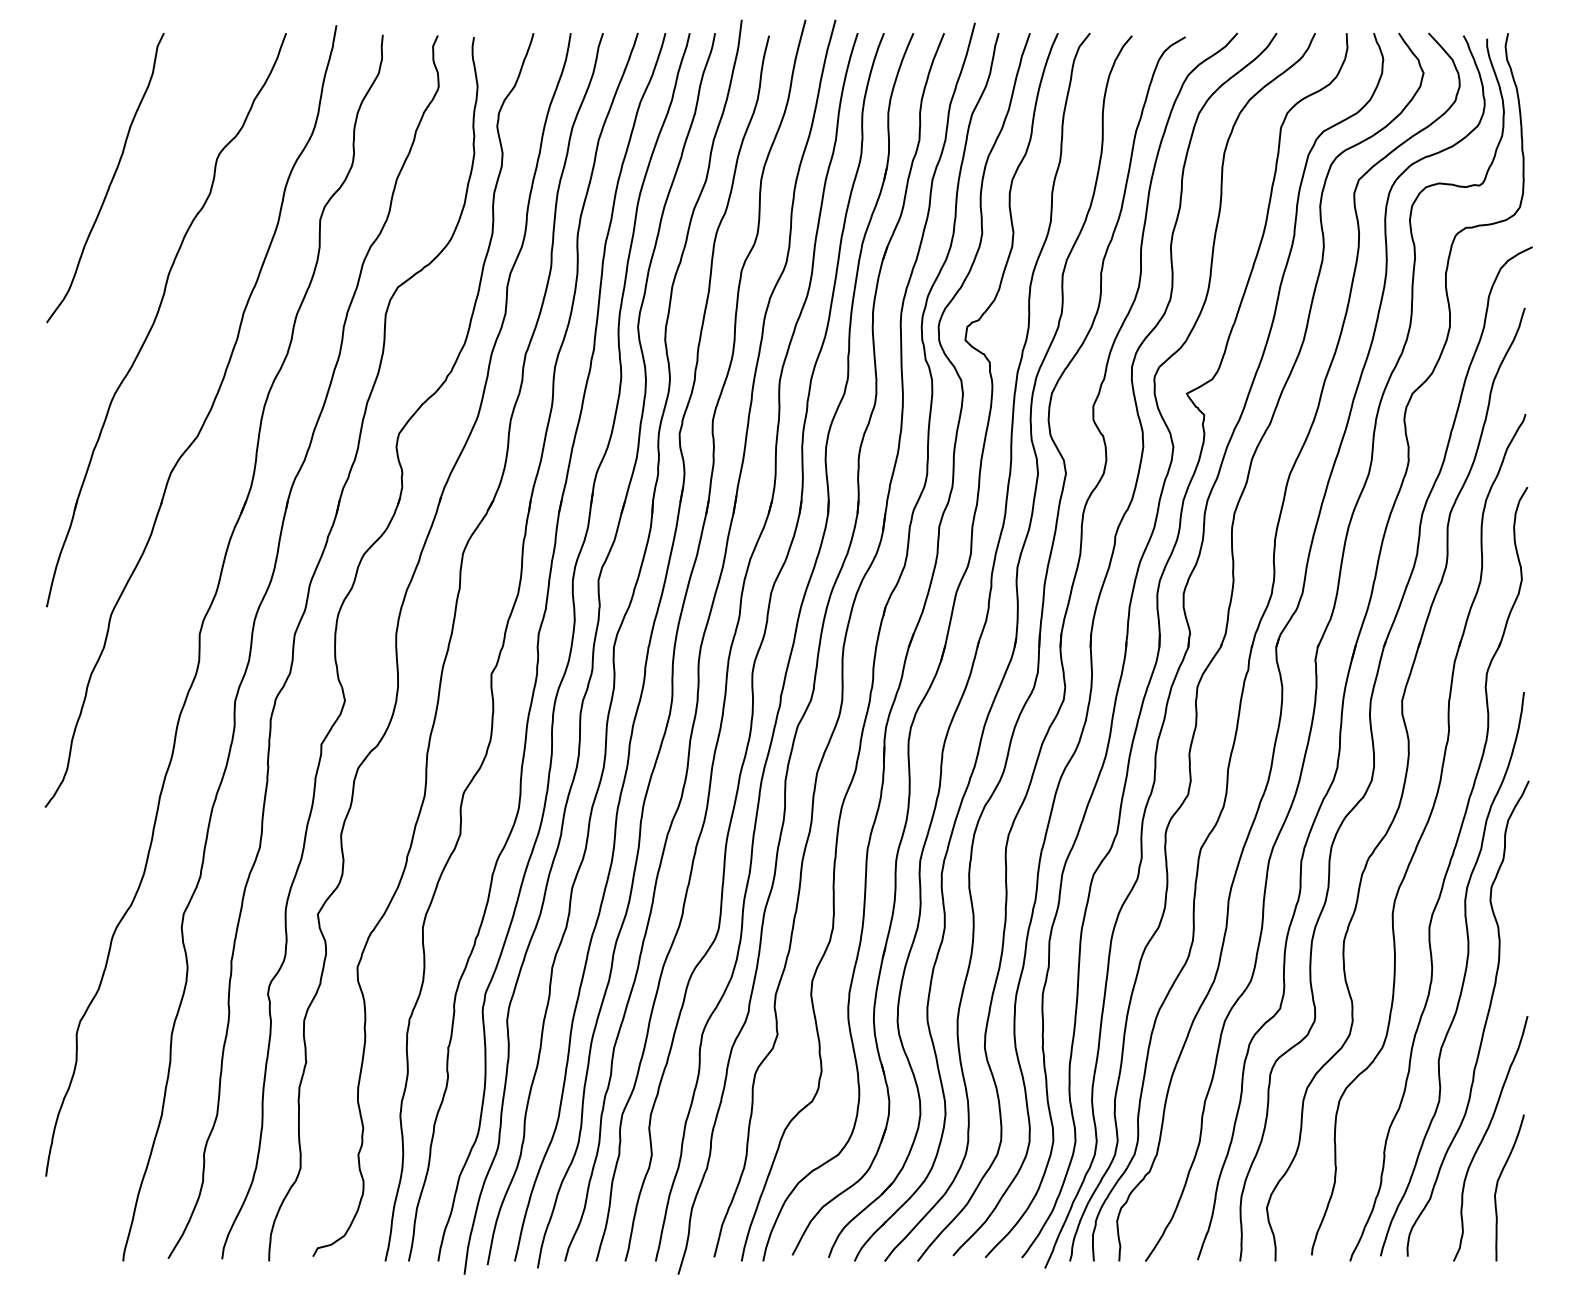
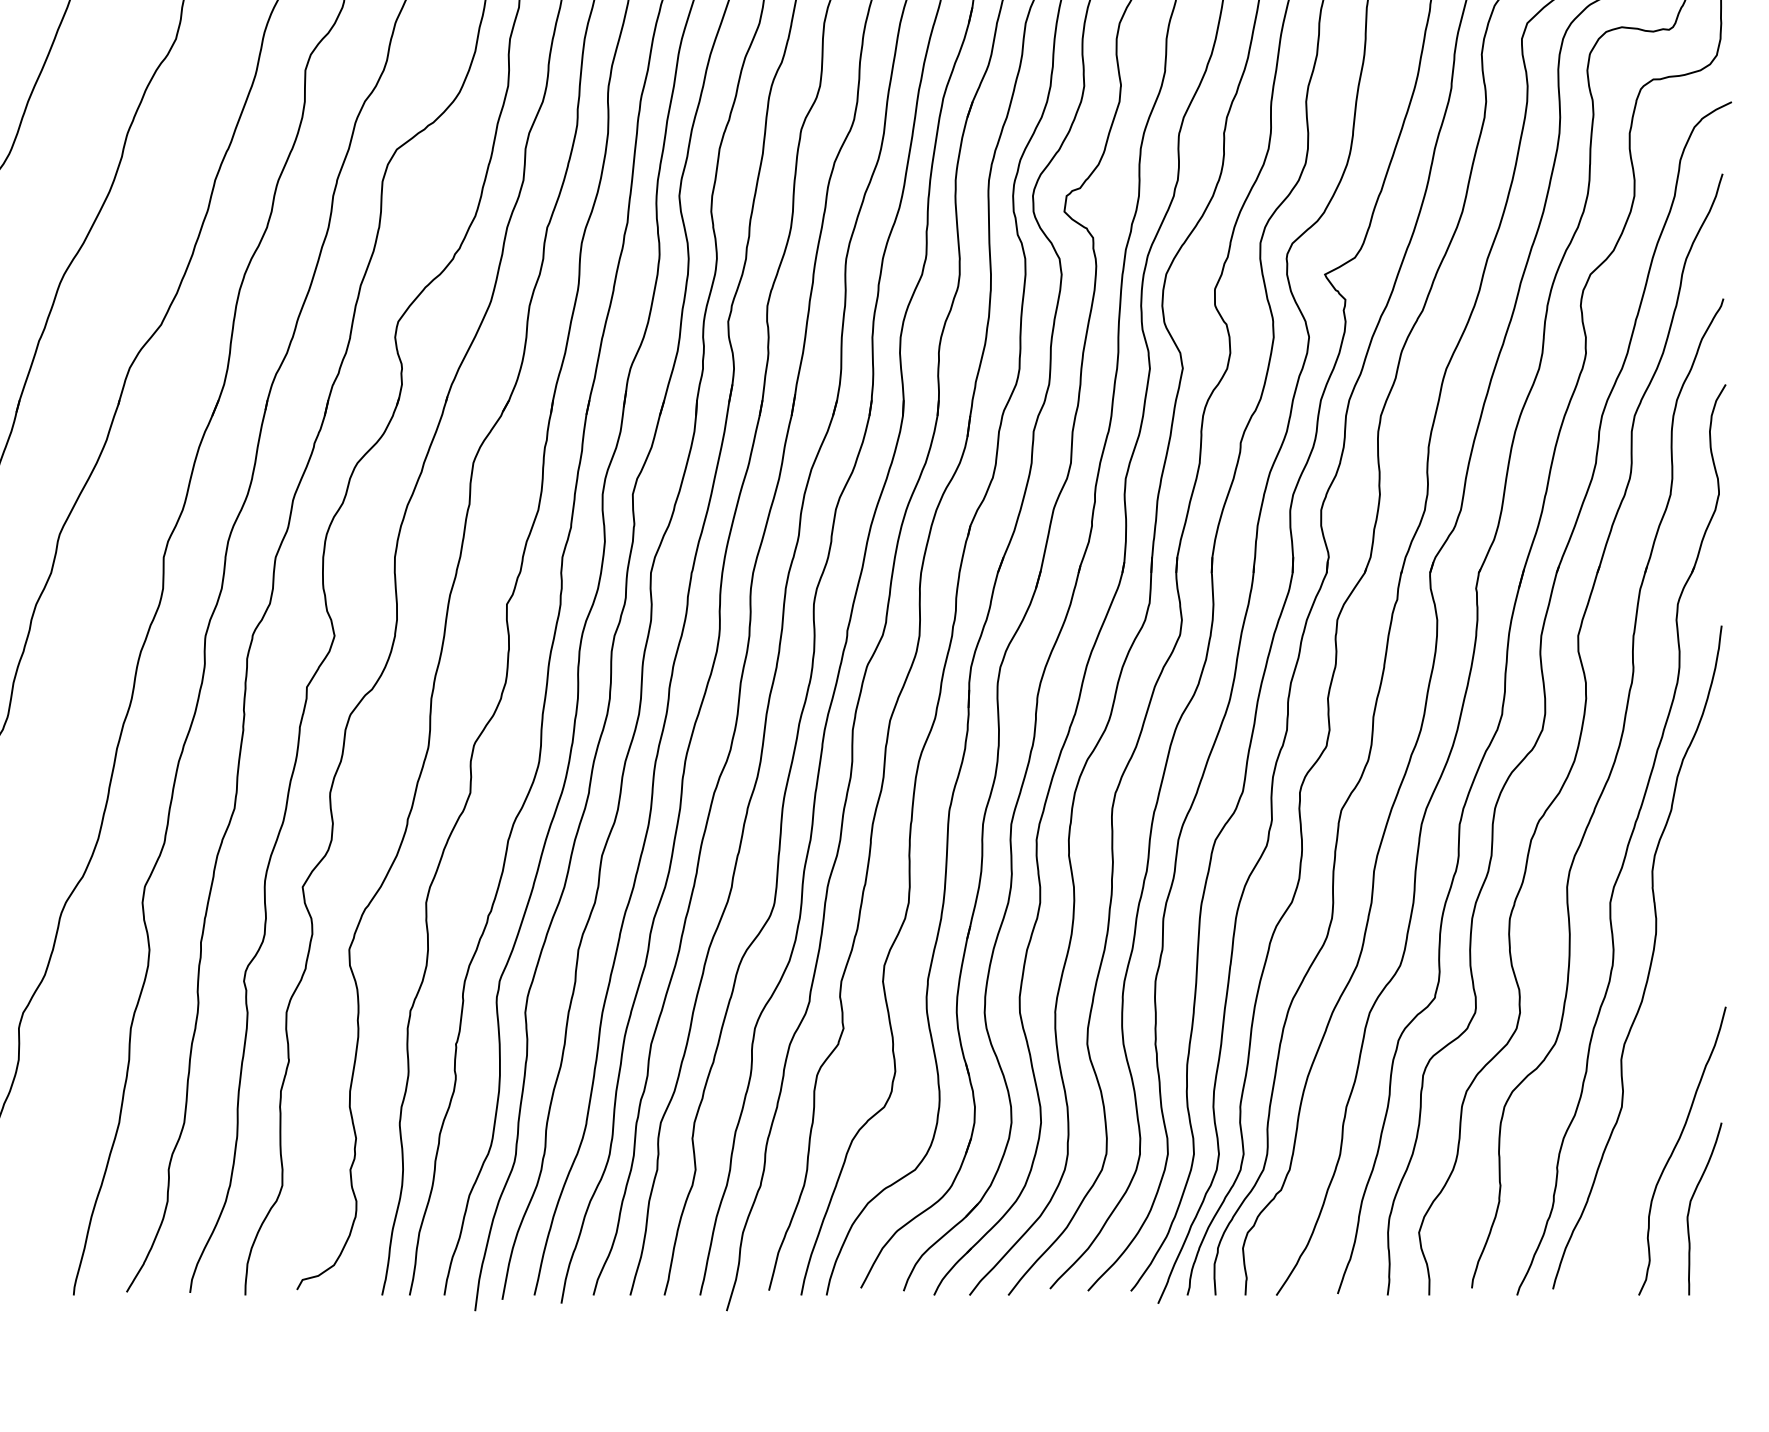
curve: (1484, 1023) -> (1675, 1015), removed

